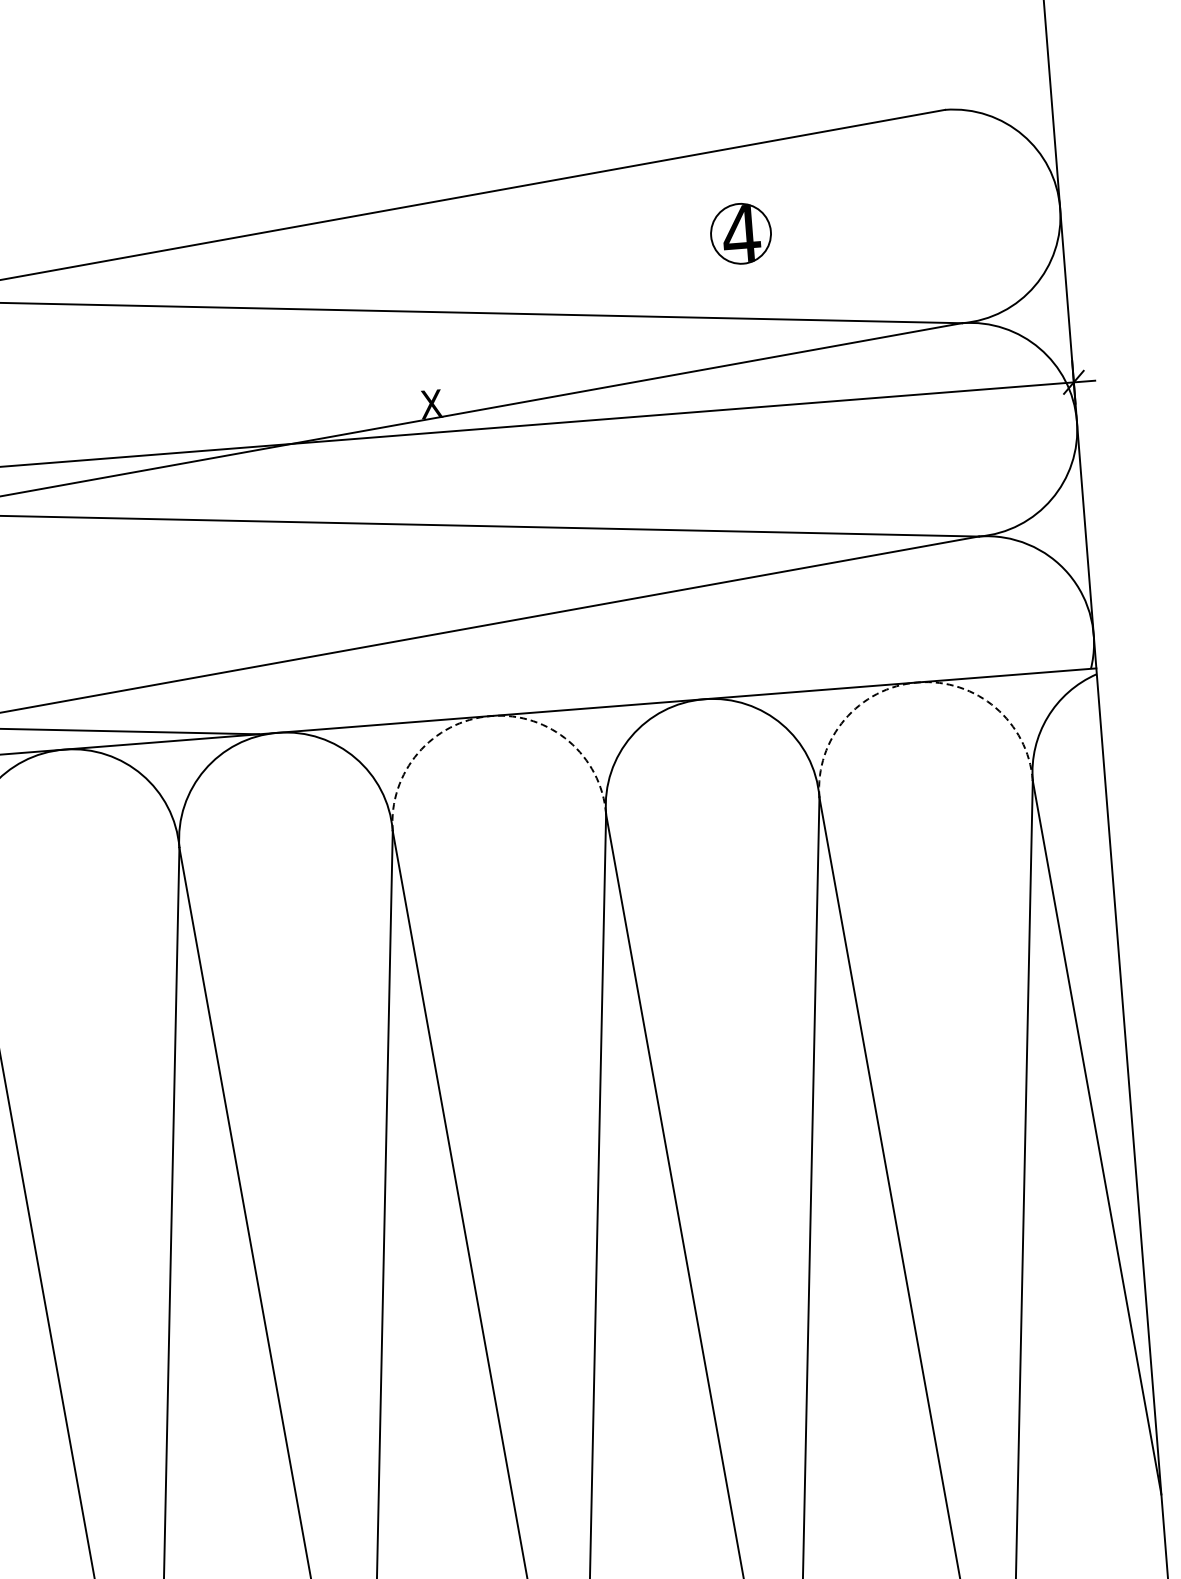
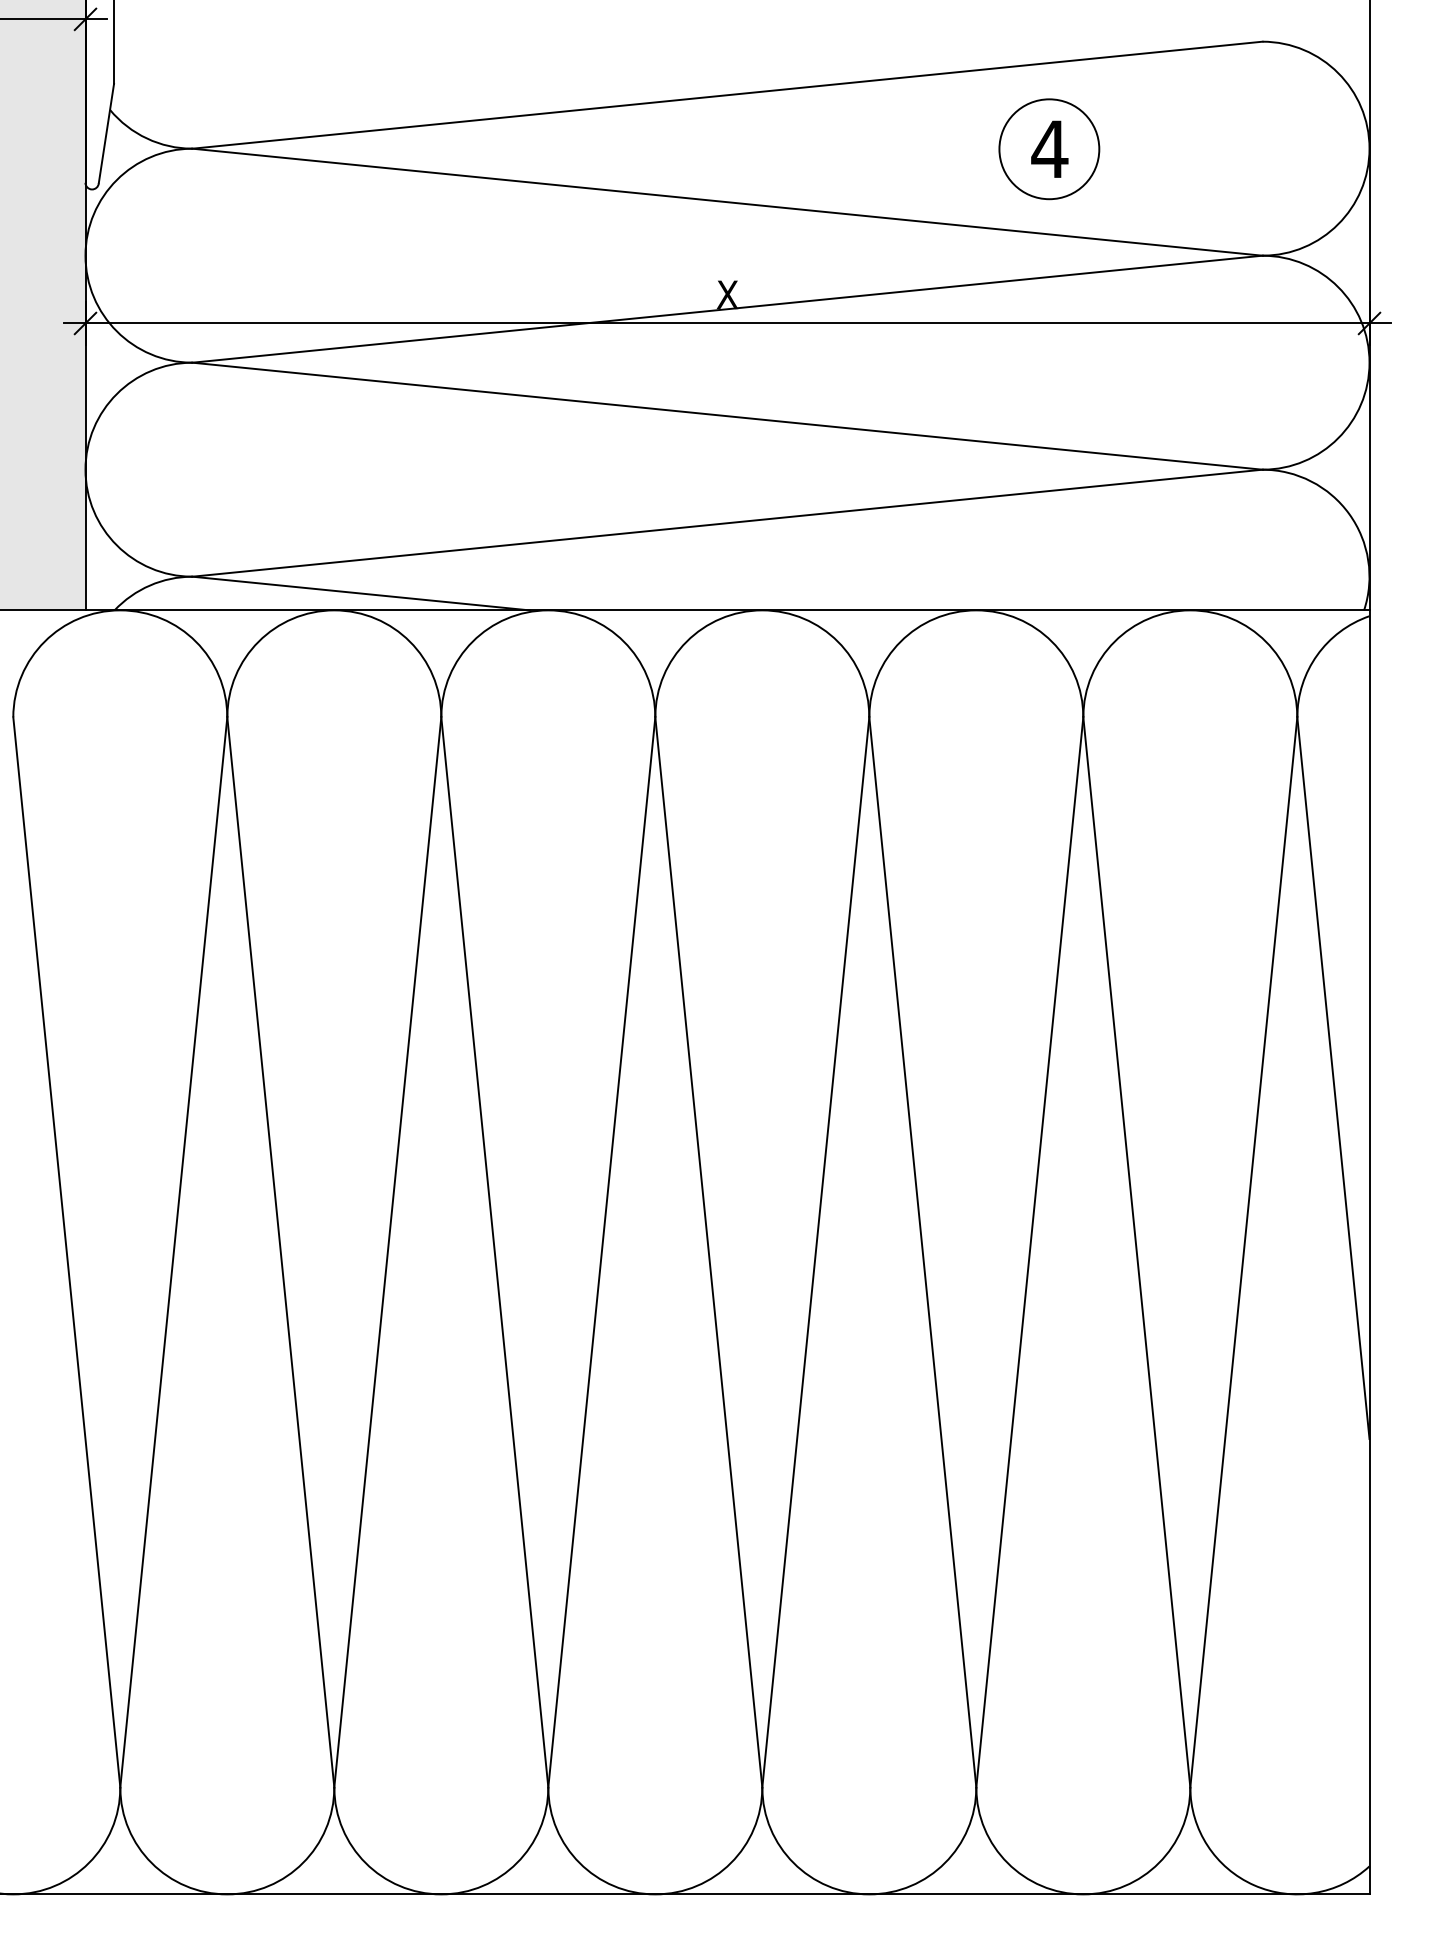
circle: (741, 234) -> (1049, 149), size x1.67
arc: (917, 682) -> (1190, 610), dashed -> solid
arc: (491, 716) -> (762, 610), dashed -> solid

